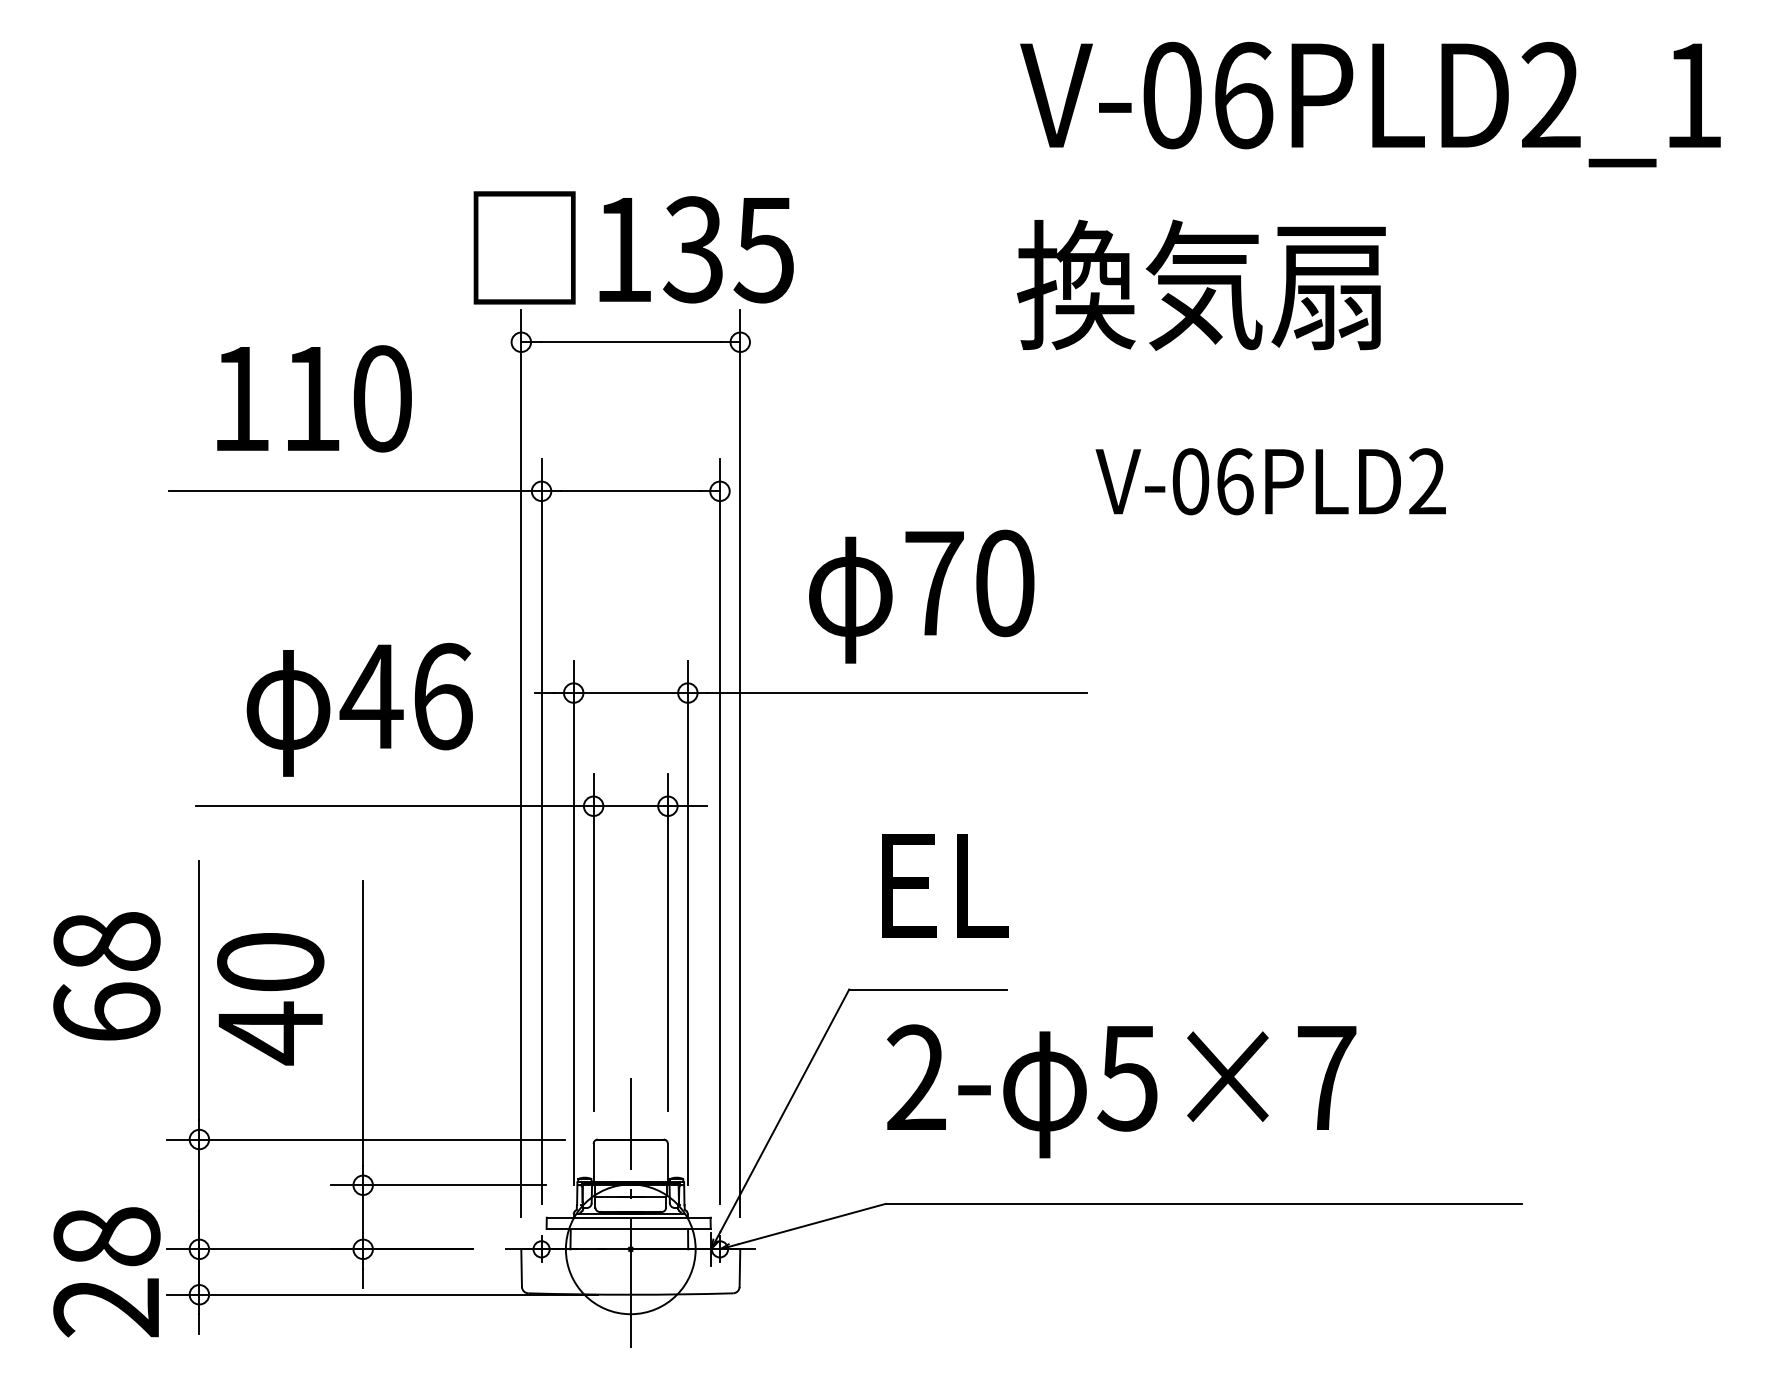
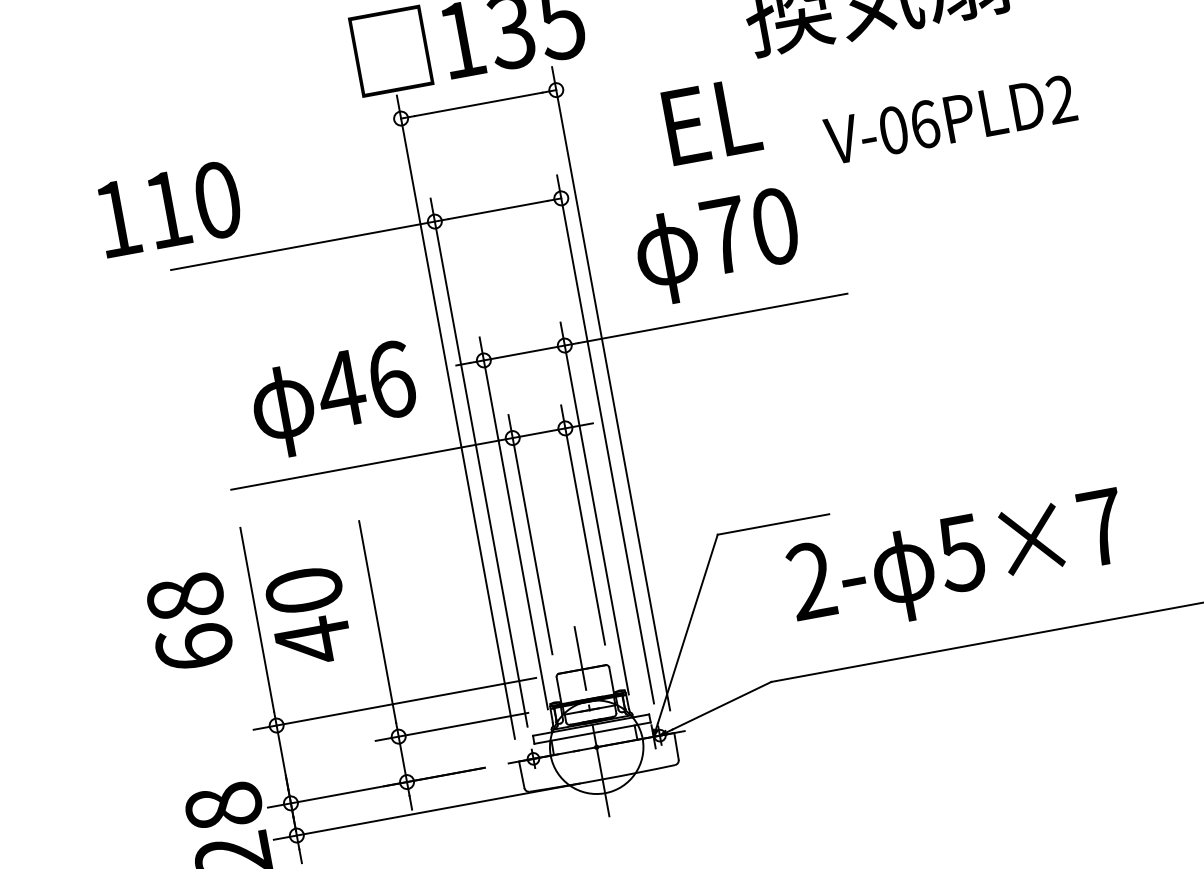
text: (314, 398) -> (169, 208), moved
text: (945, 885) -> (712, 120), moved
text: (1121, 1091) -> (958, 563), moved

